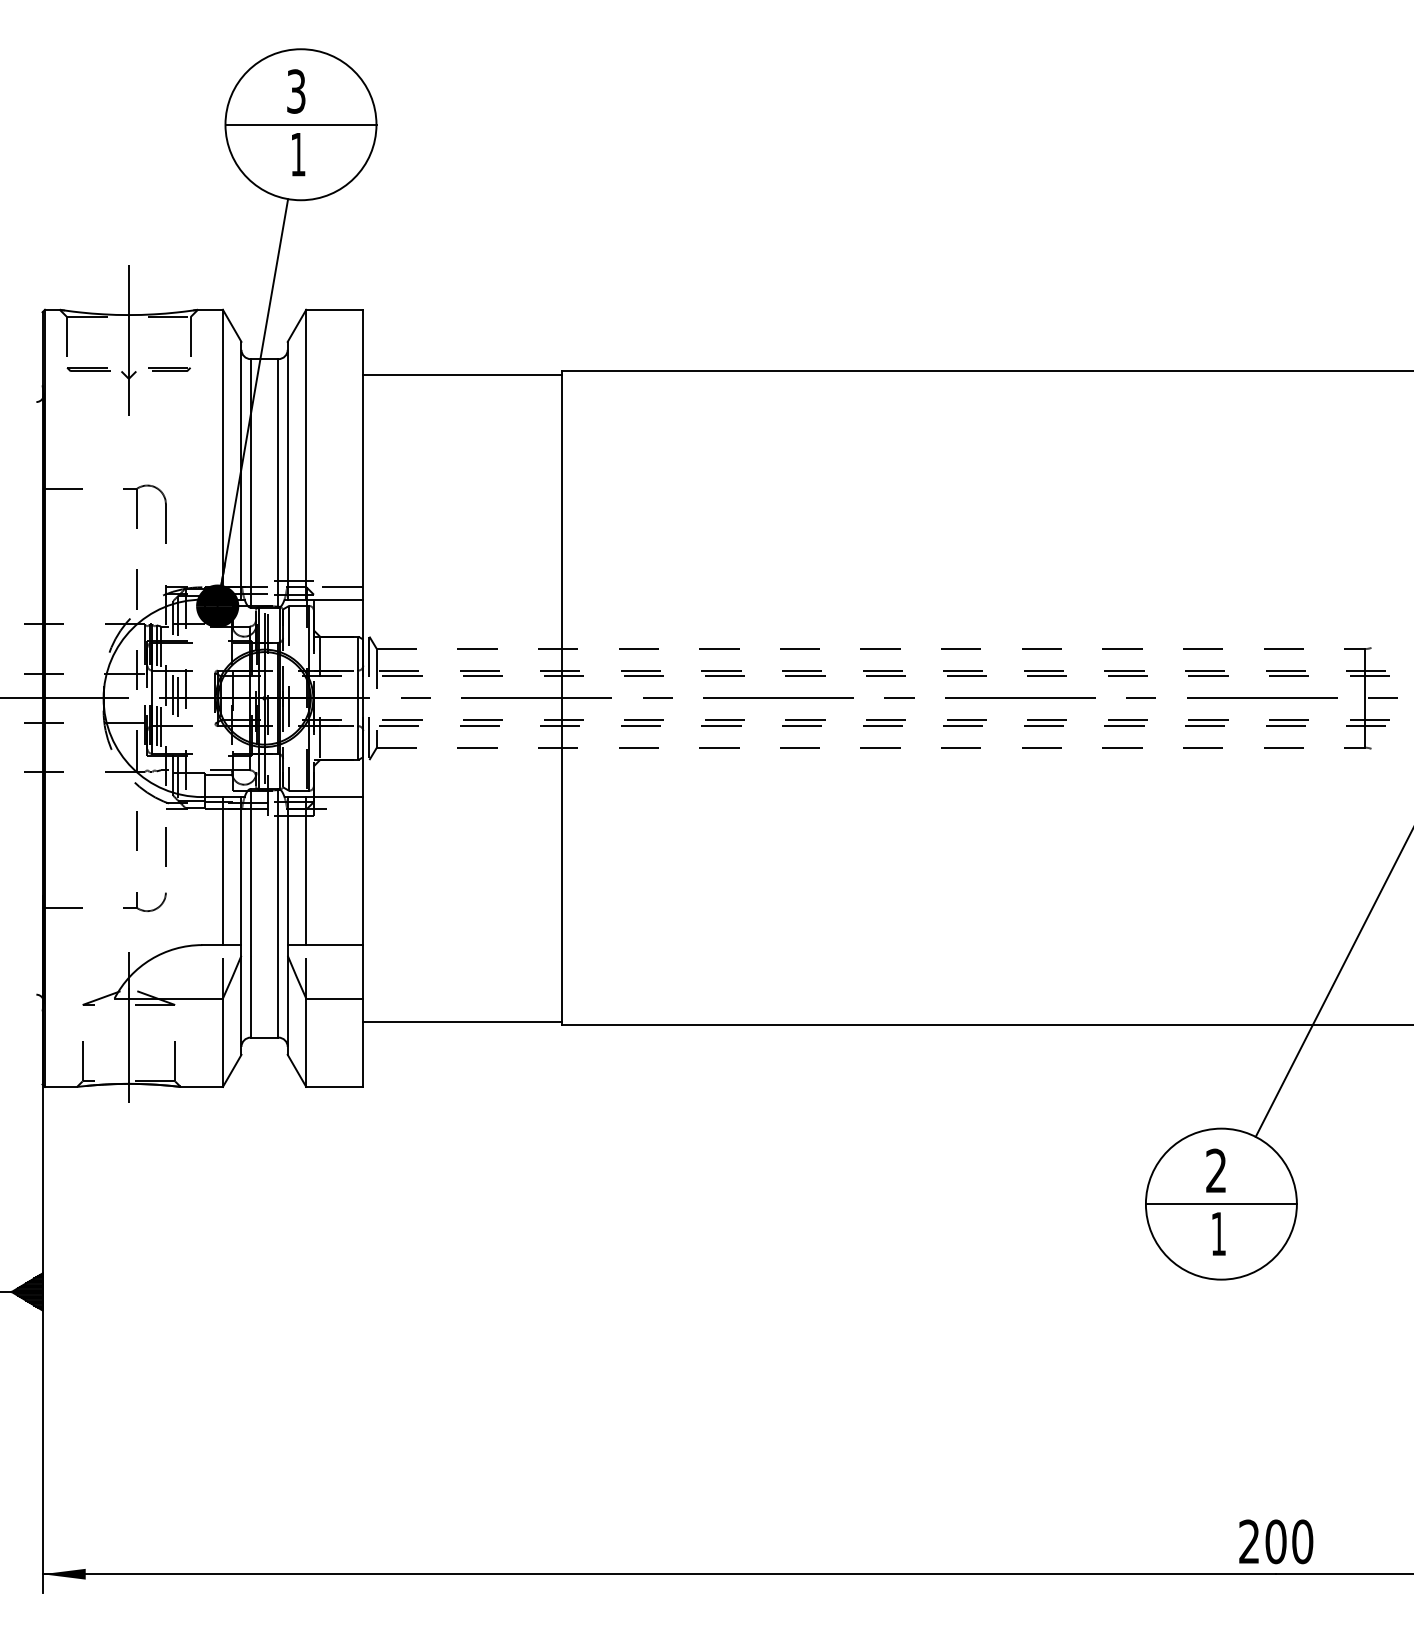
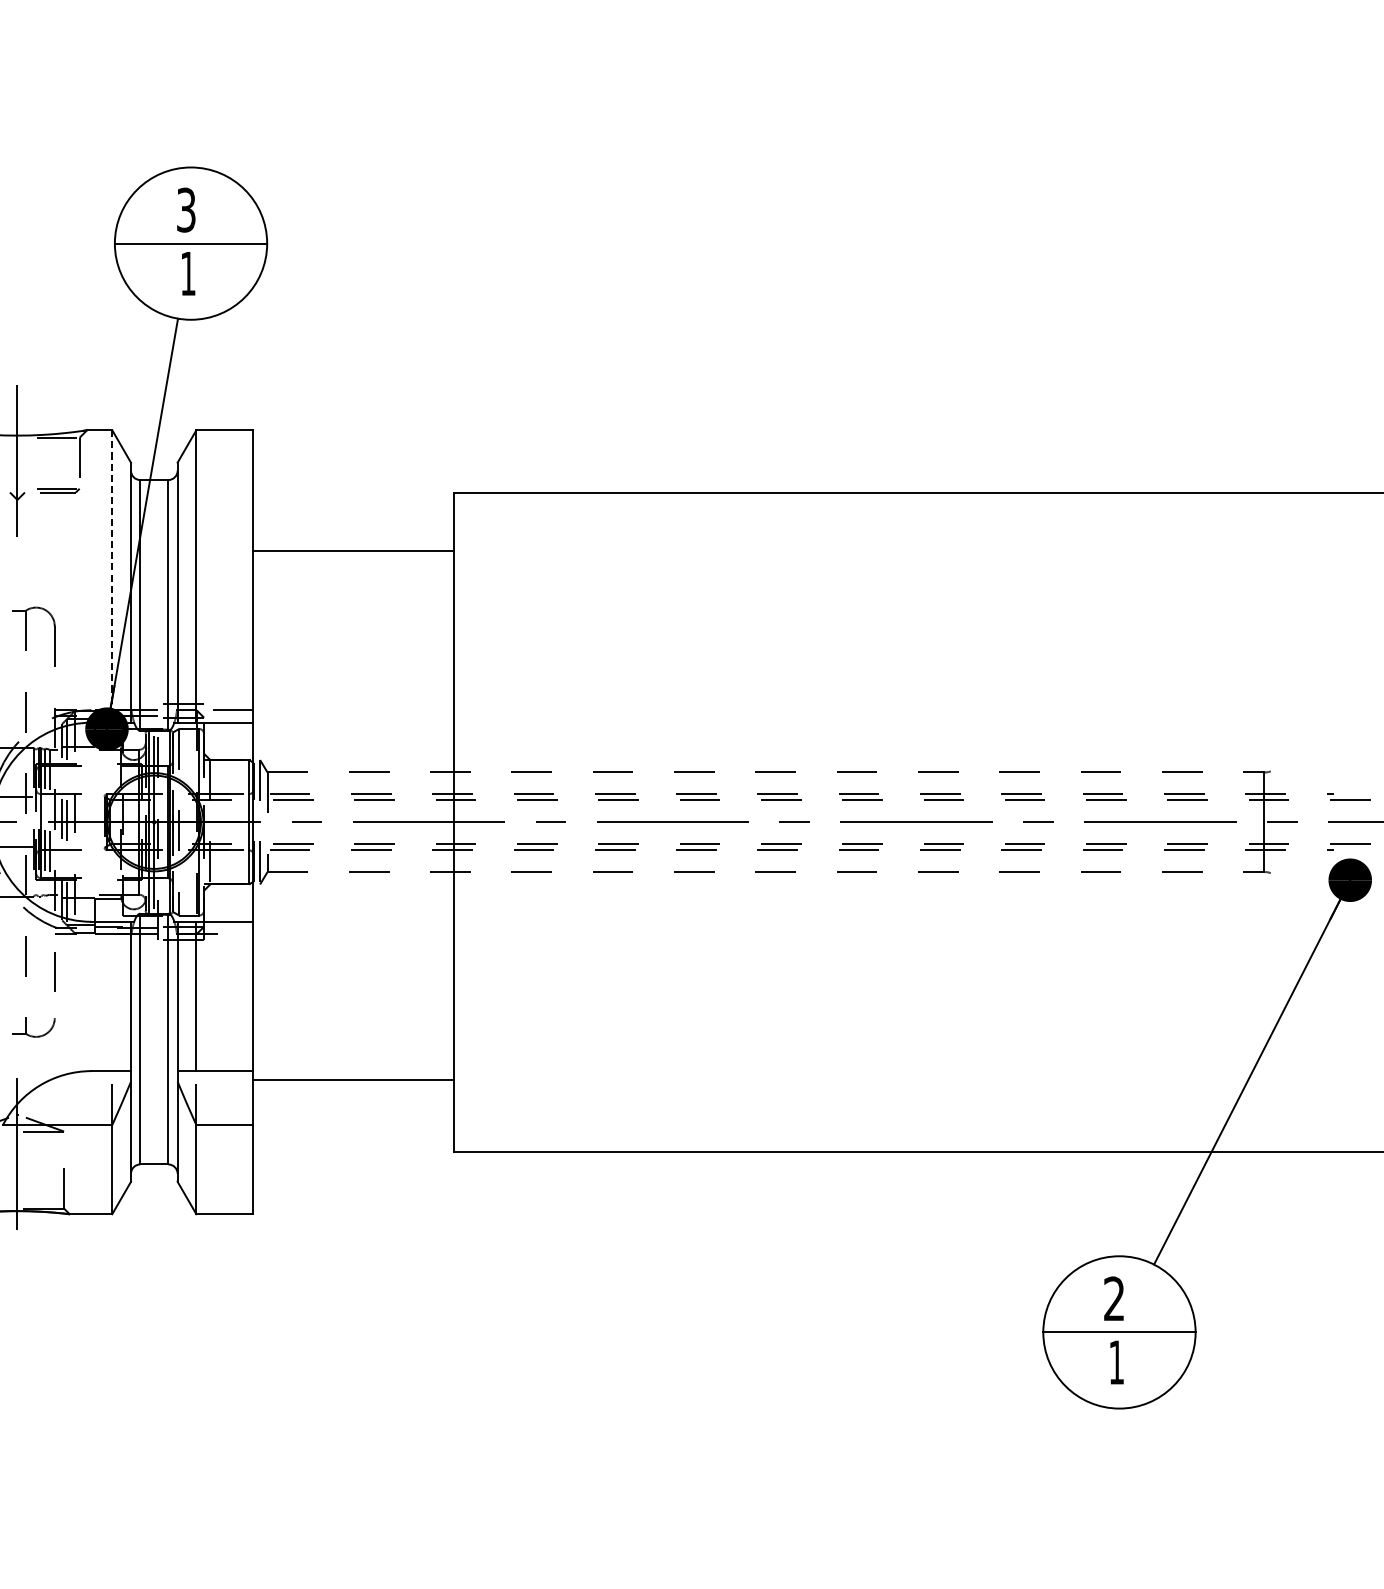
line: (461, 374) -> (352, 551), moved
line: (222, 454) -> (111, 576), solid -> dashed
line: (222, 871) -> (111, 996), removed
line: (461, 1022) -> (352, 1080), moved

